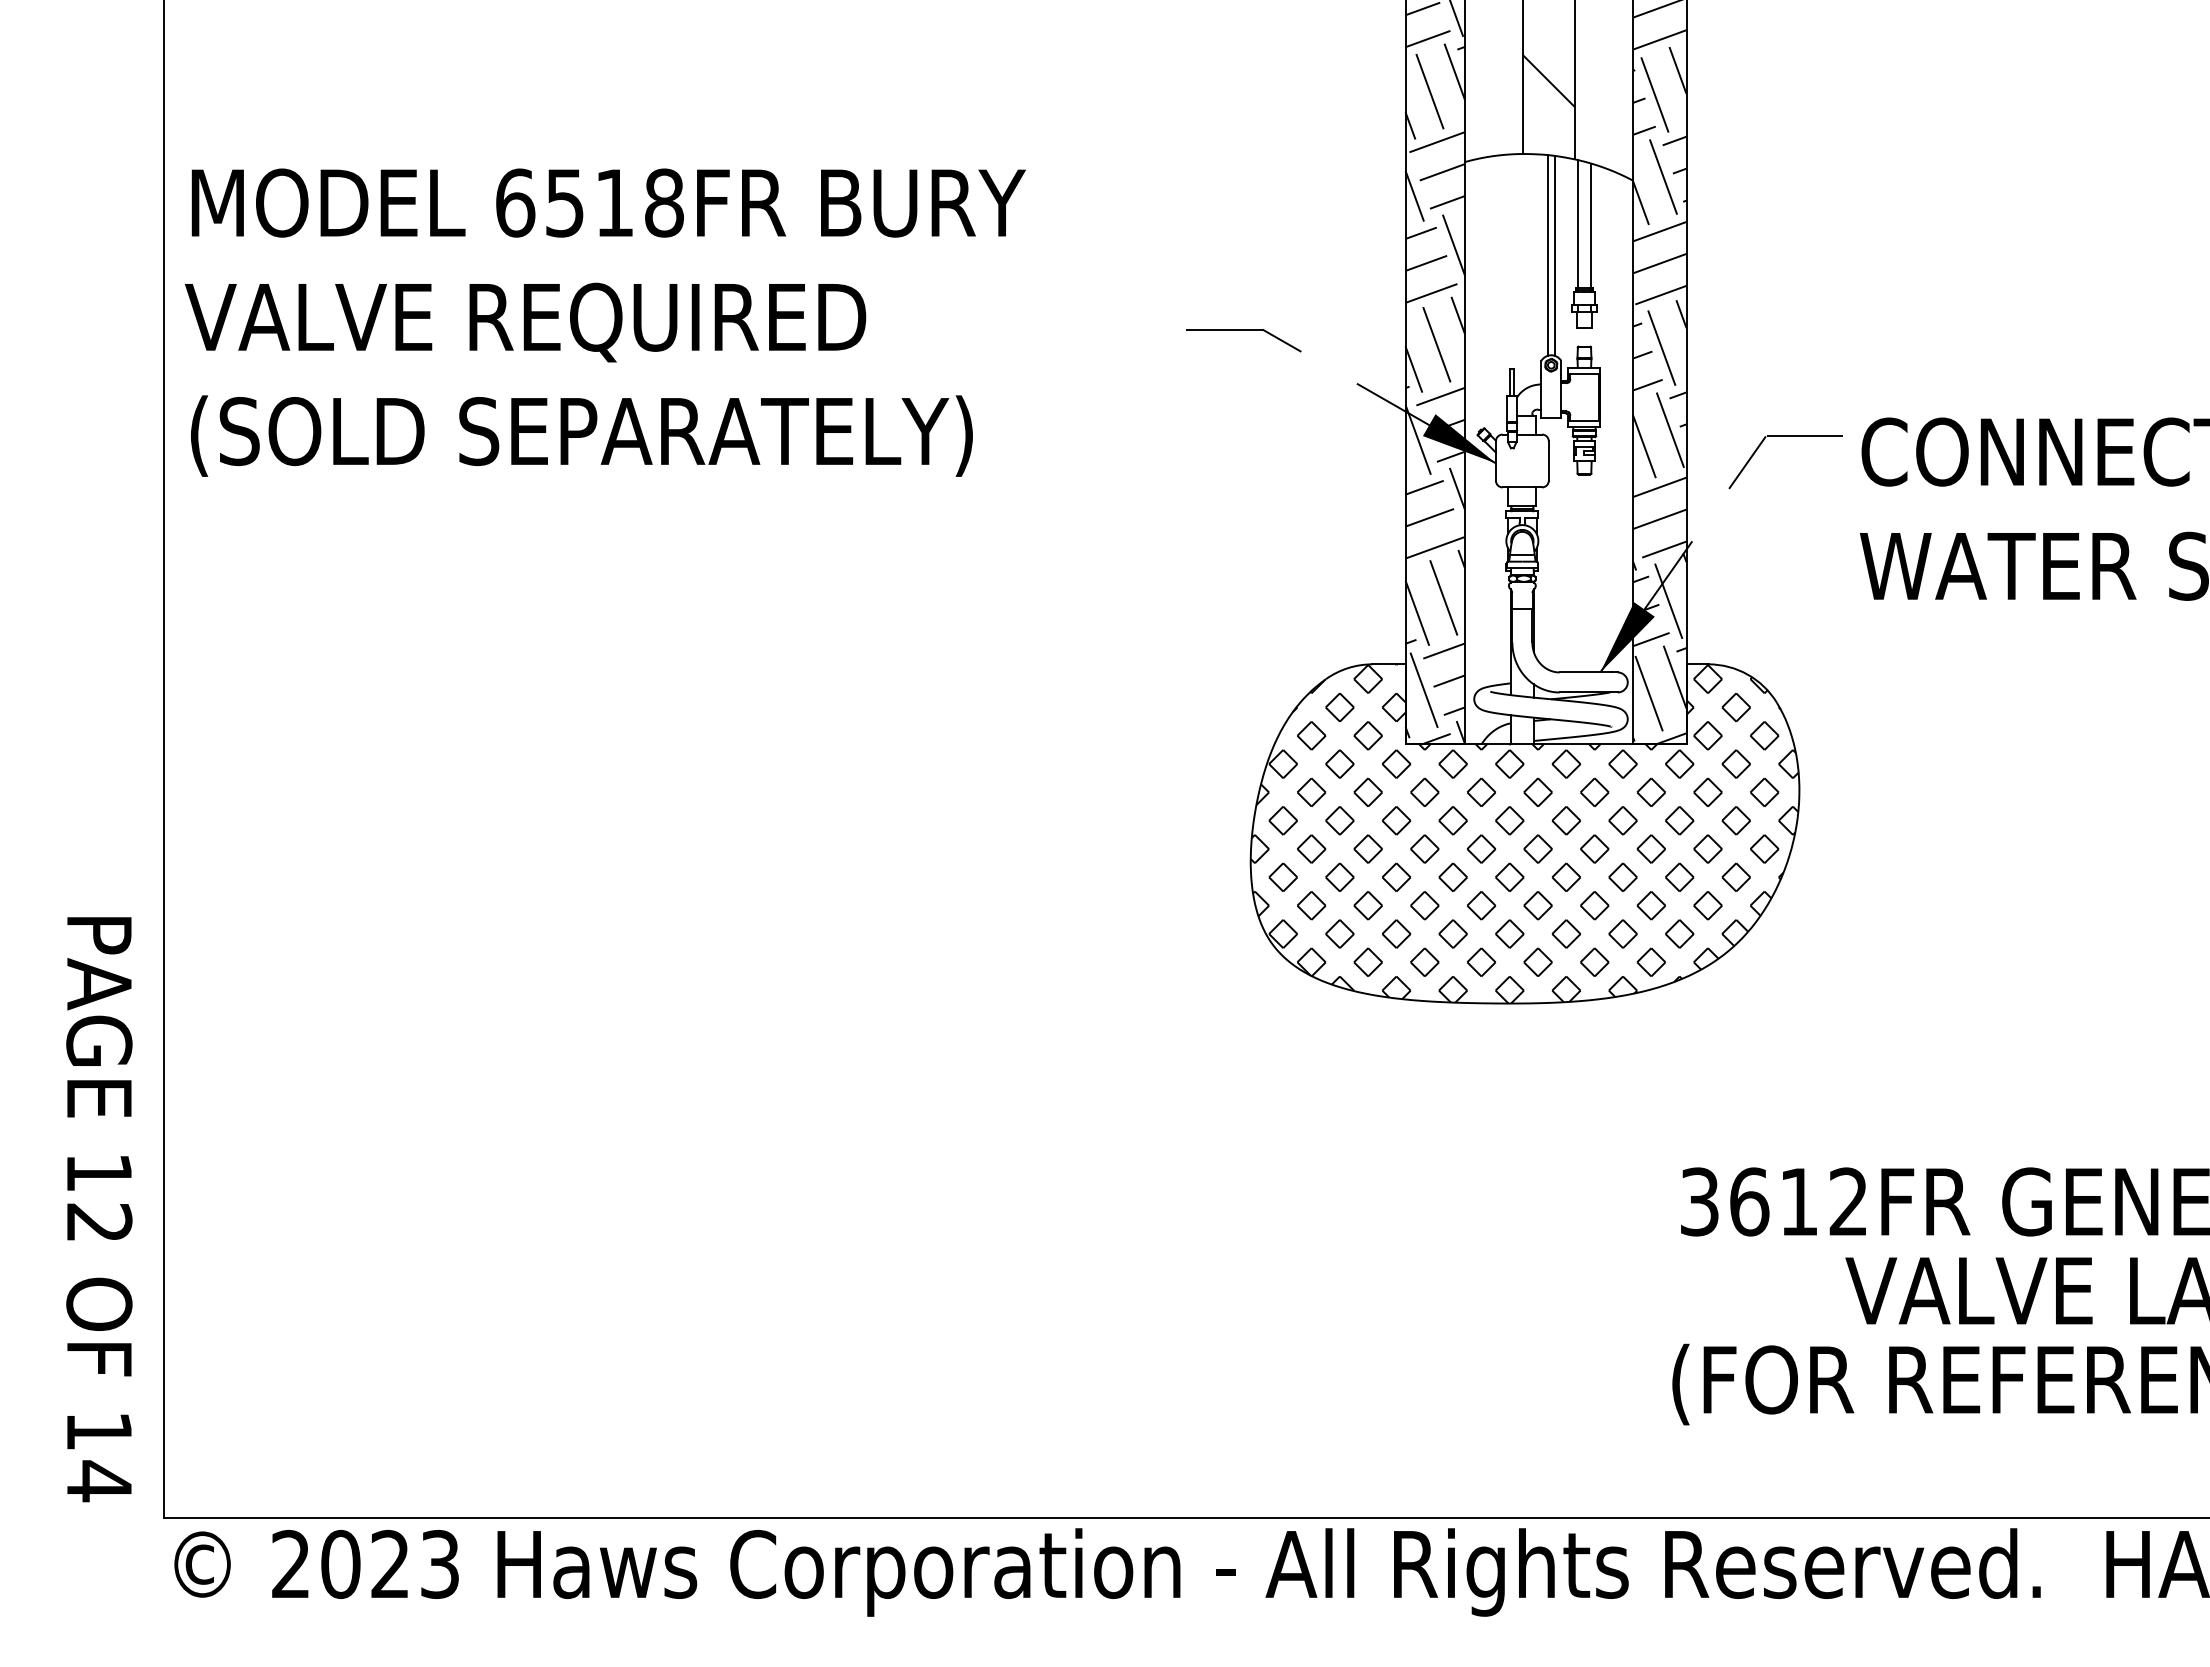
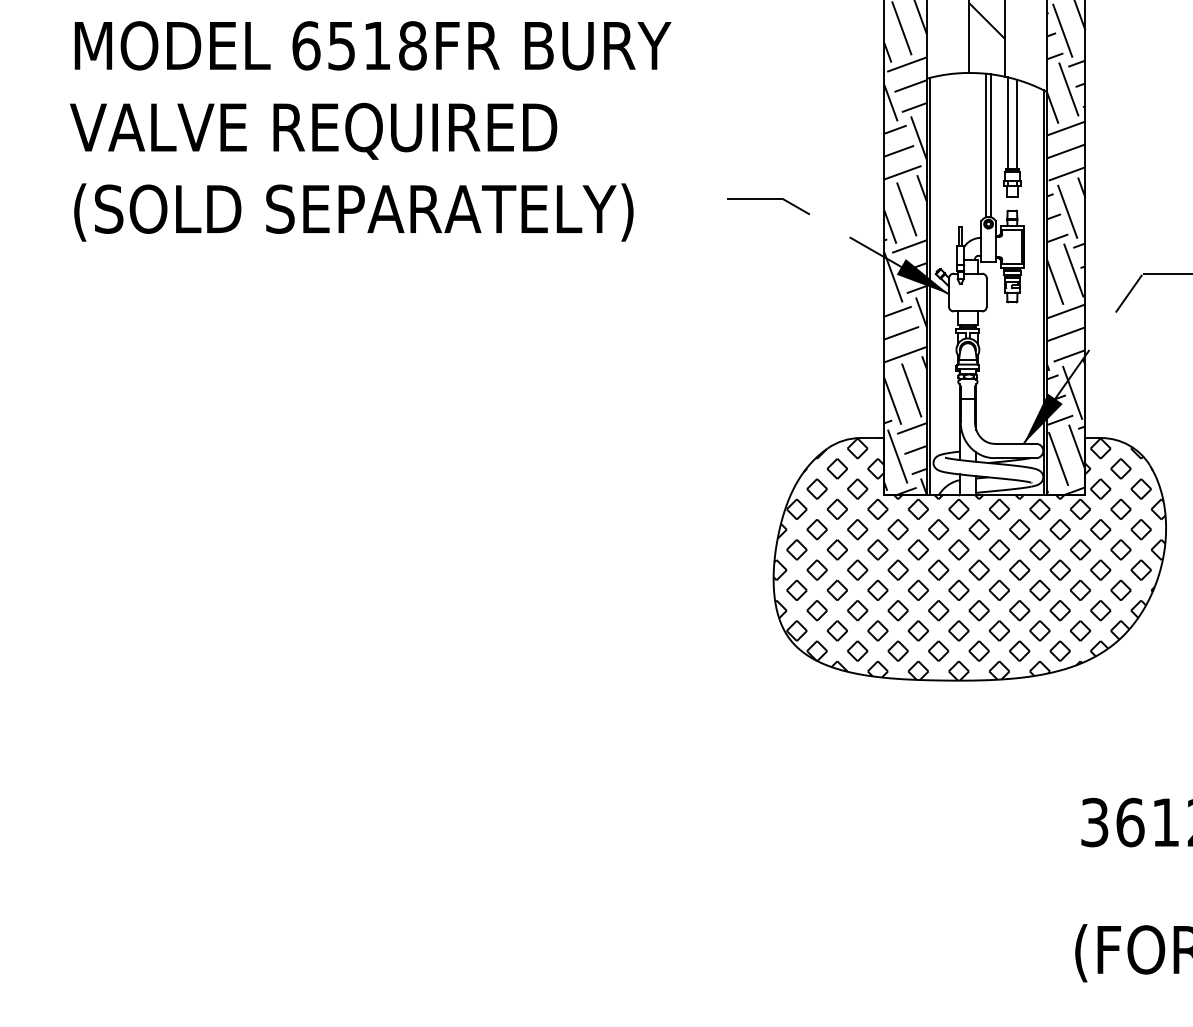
text: (605, 322) -> (370, 131), moved
line: (1469, 452) -> (930, 286), added
line: (1628, 461) -> (1043, 292), added

